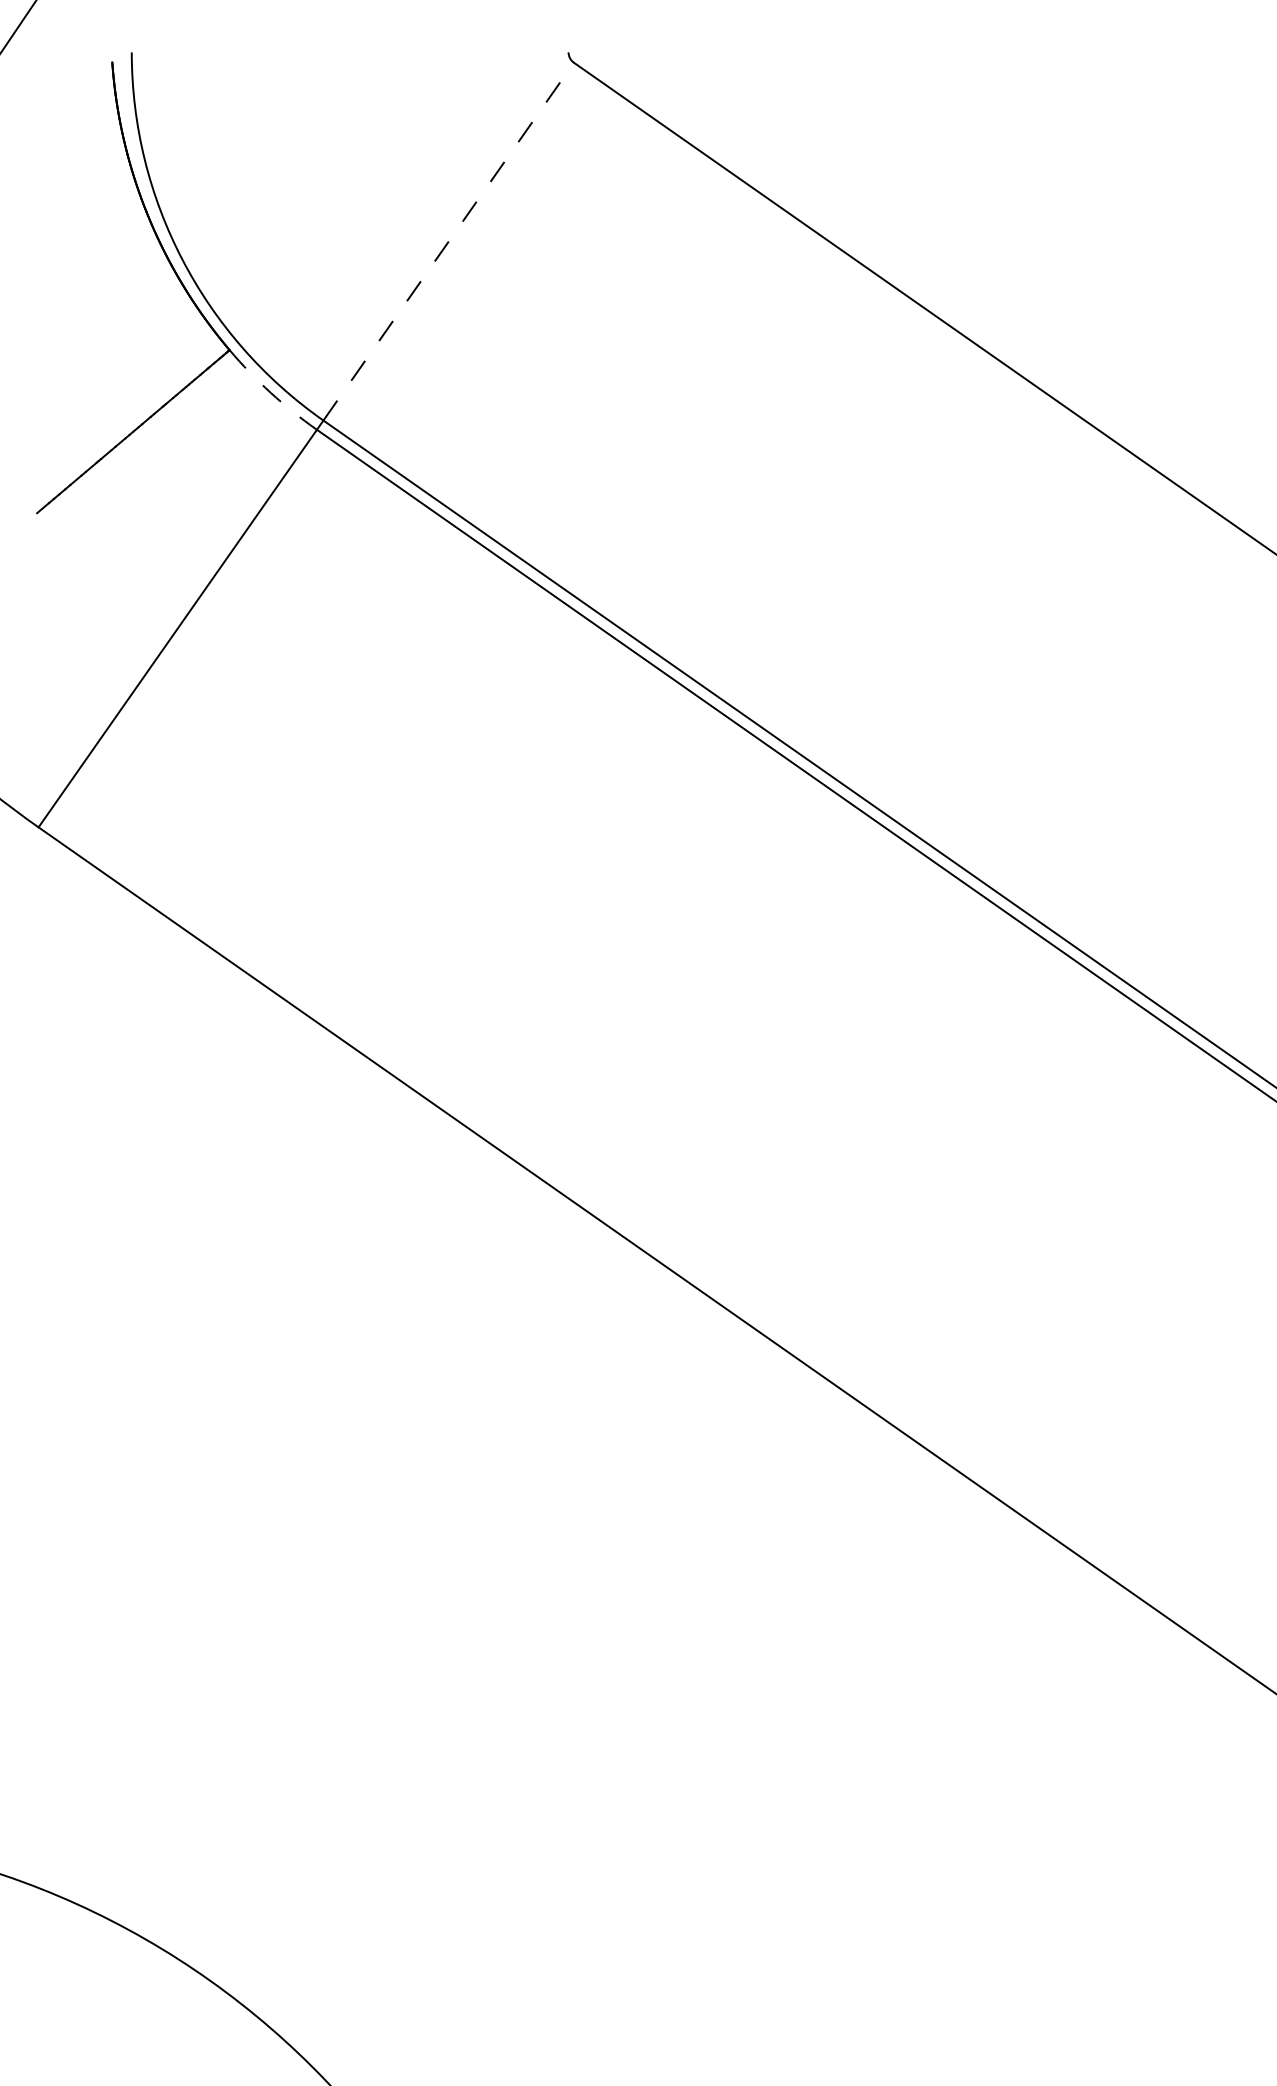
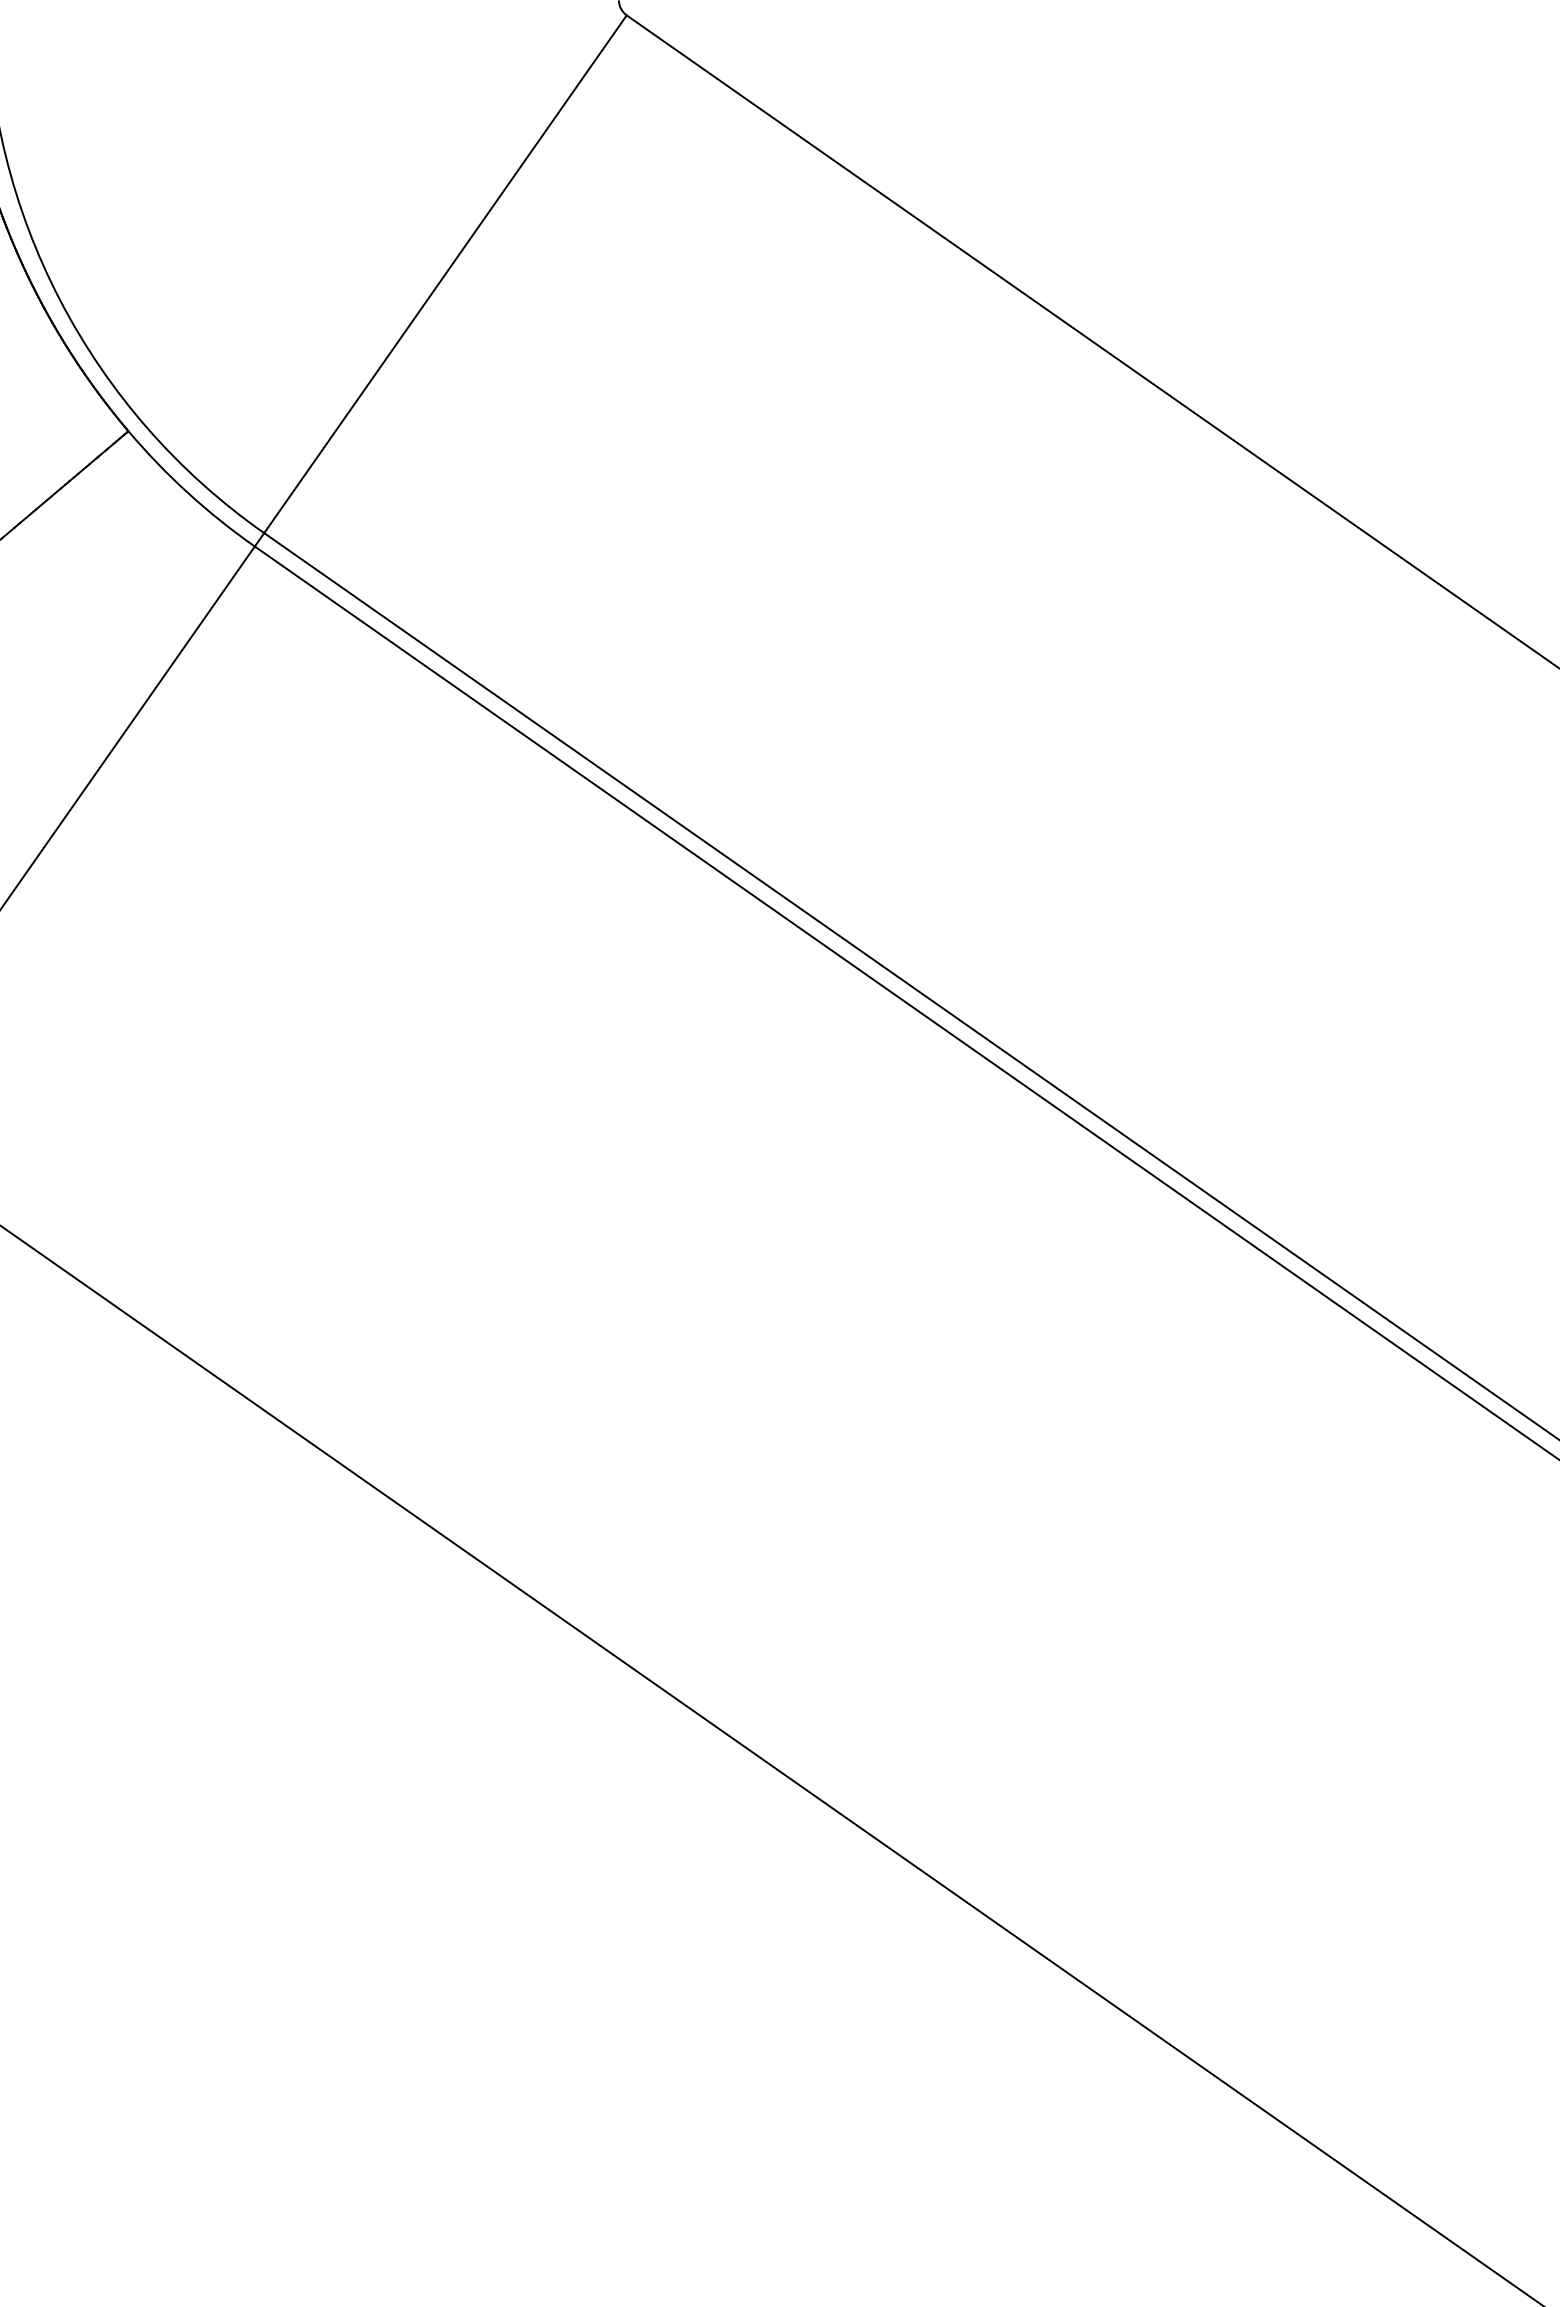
line: (448, 241) -> (445, 274), dashed -> solid
arc: (270, 392) -> (187, 492), dashed -> solid

